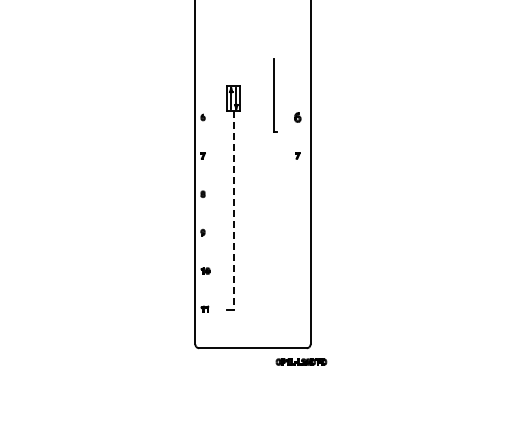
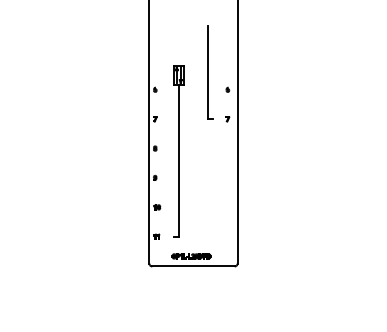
part: (275, 95) -> (210, 72), size x1.67
part: (297, 117) -> (227, 89), size x0.62
line: (233, 211) -> (178, 161), dashed -> solid
part: (301, 361) -> (191, 255), moved

